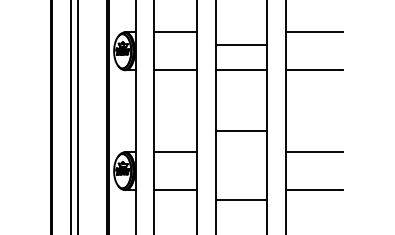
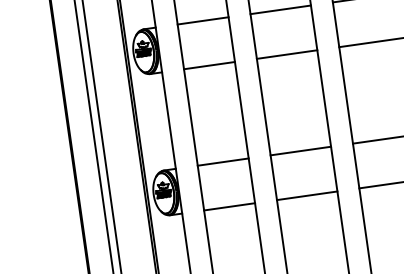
line: (241, 45) -> (280, 10), moved
line: (241, 131) -> (300, 151), moved
line: (241, 200) -> (306, 196), moved

